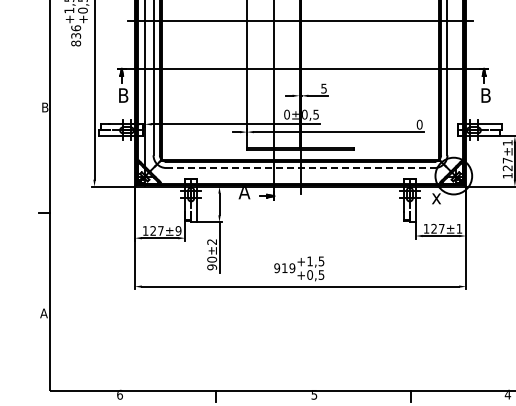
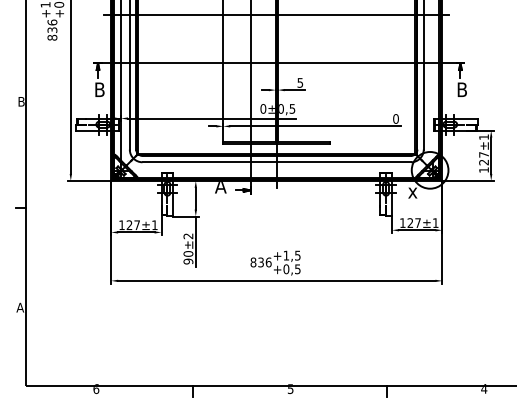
line: (301, 168) -> (277, 162), dashed -> solid
text: (178, 231) -> (154, 225), ±9 -> ±1
text: (284, 268) -> (260, 262), 919 -> 836

